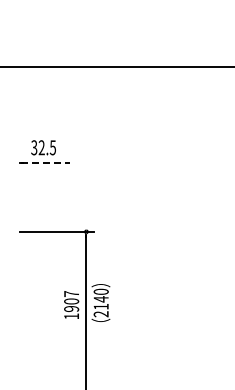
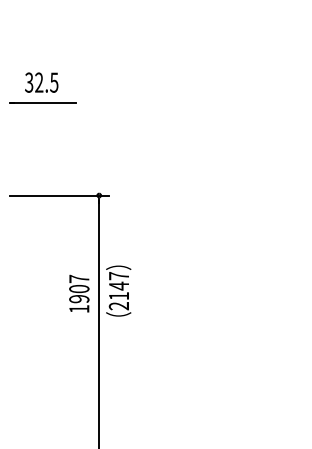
line: (45, 162) -> (44, 102), dashed -> solid
text: (100, 291) -> (118, 275), 2140 -> 2147

